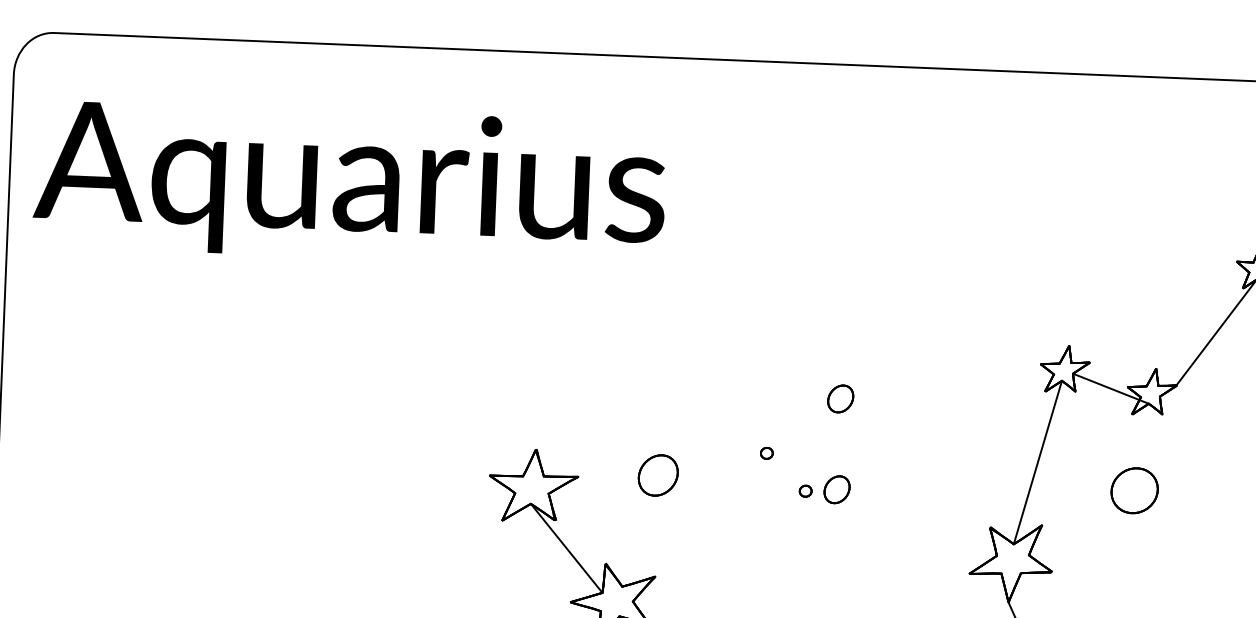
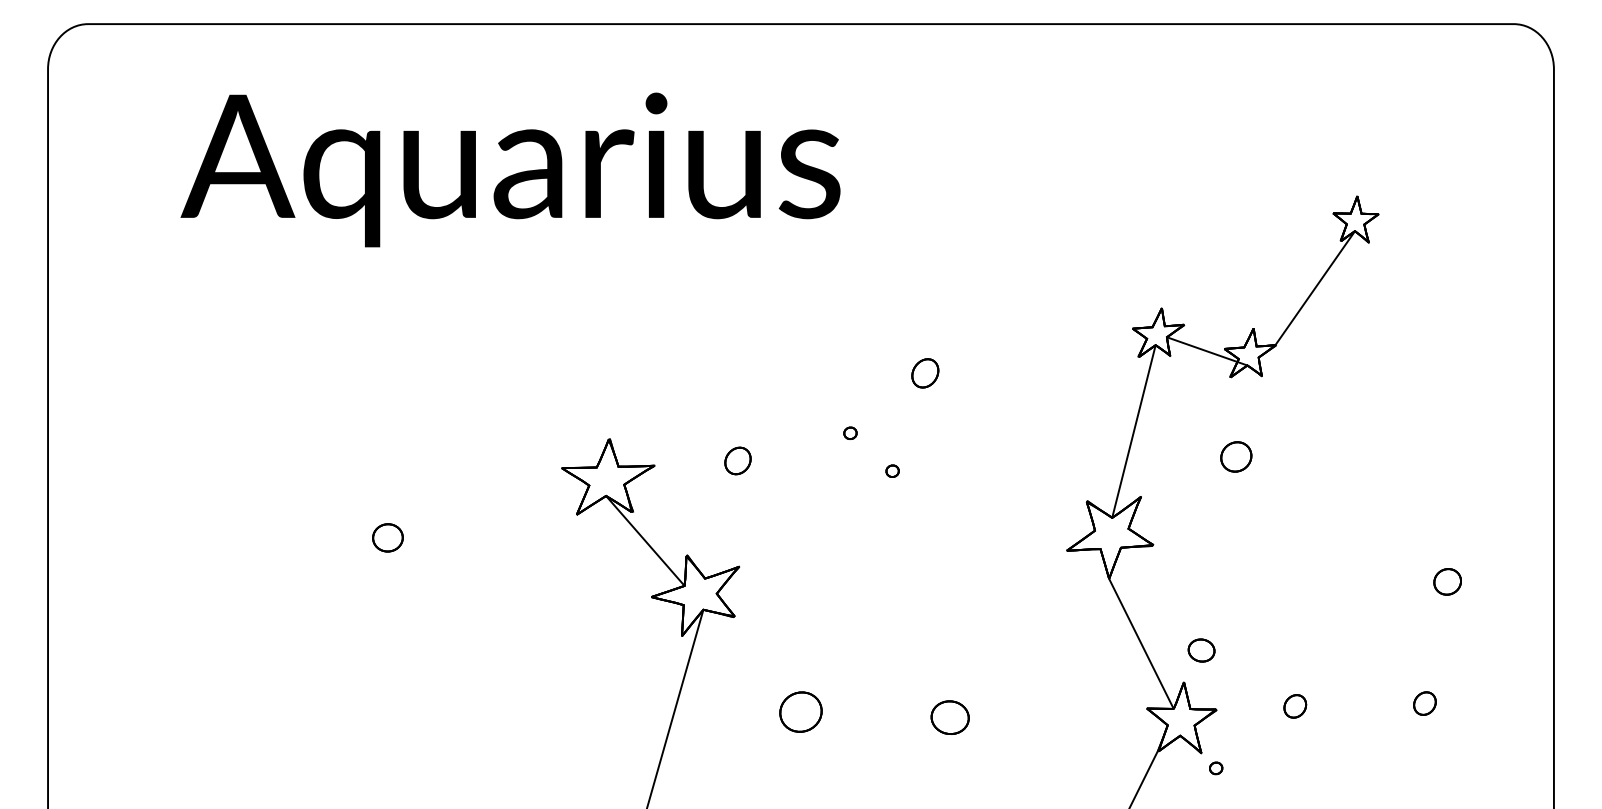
text: (349, 184) -> (510, 169), moved
part: (657, 475) -> (737, 460), size x0.62
part: (837, 489) -> (925, 468), removed
part: (1134, 490) -> (1236, 456), size x0.62
part: (320, 535) -> (387, 537), added

